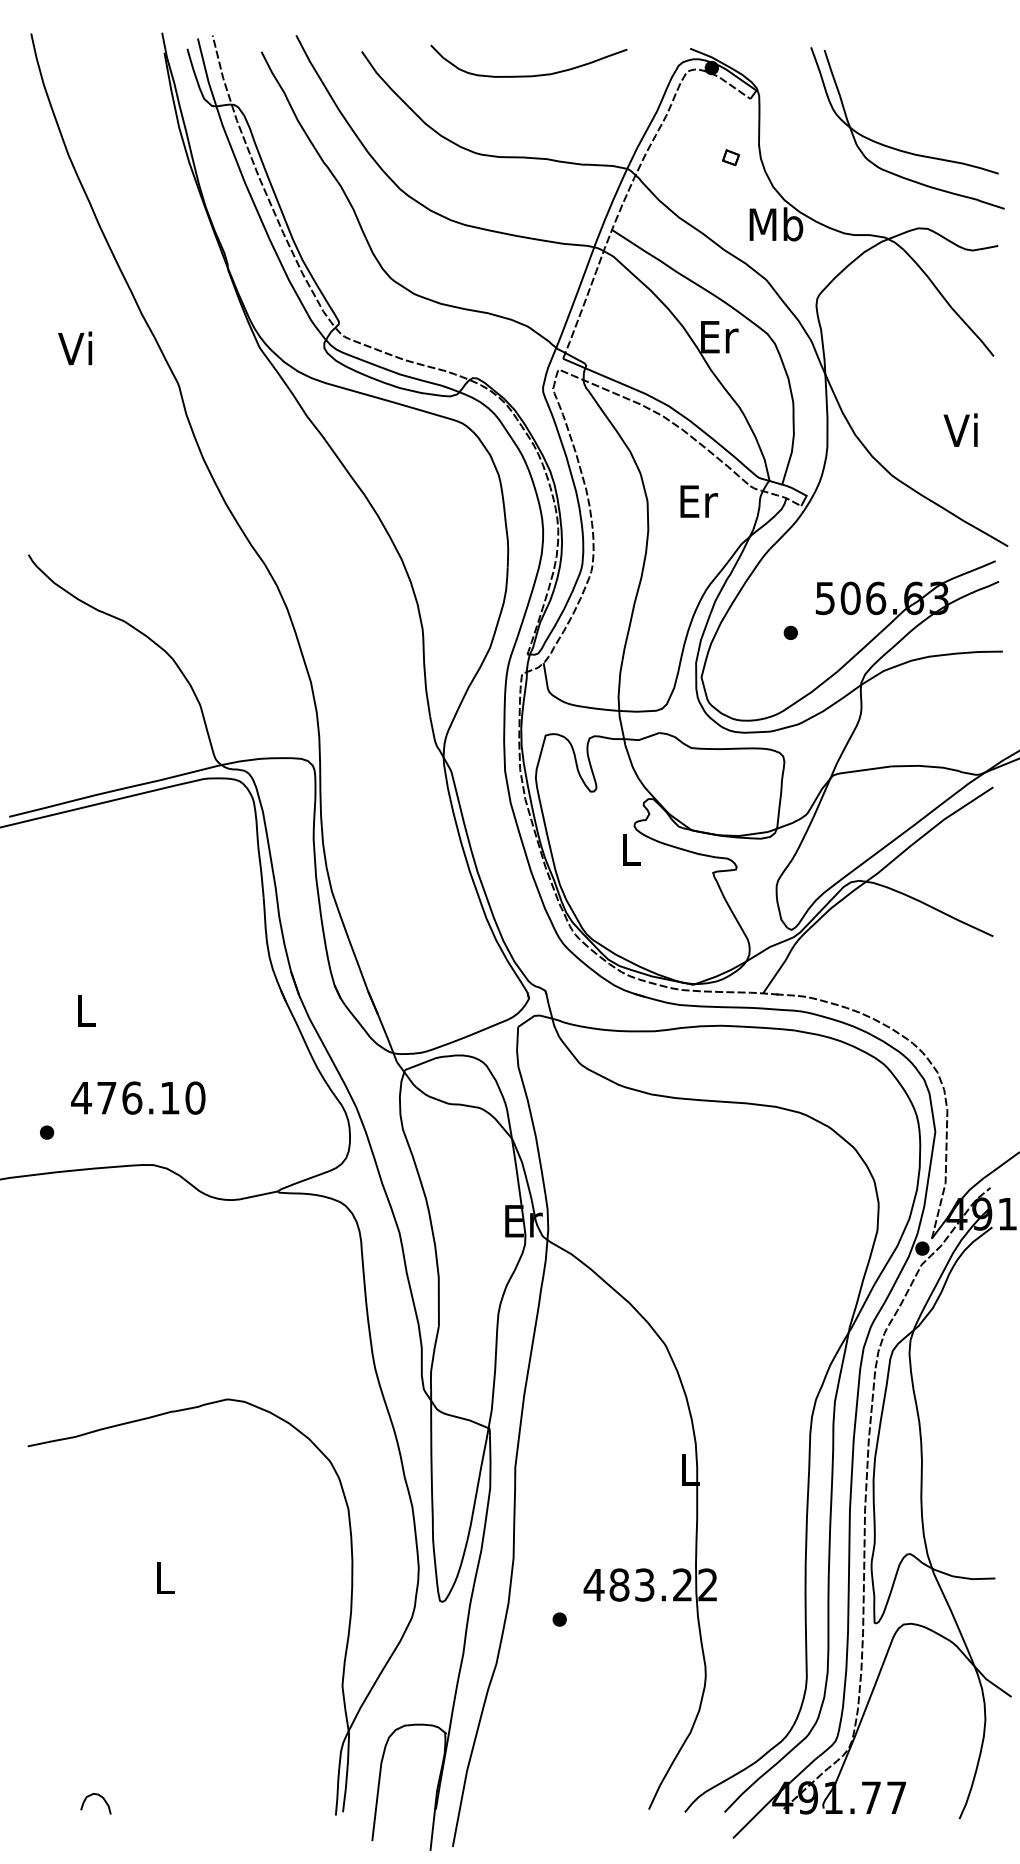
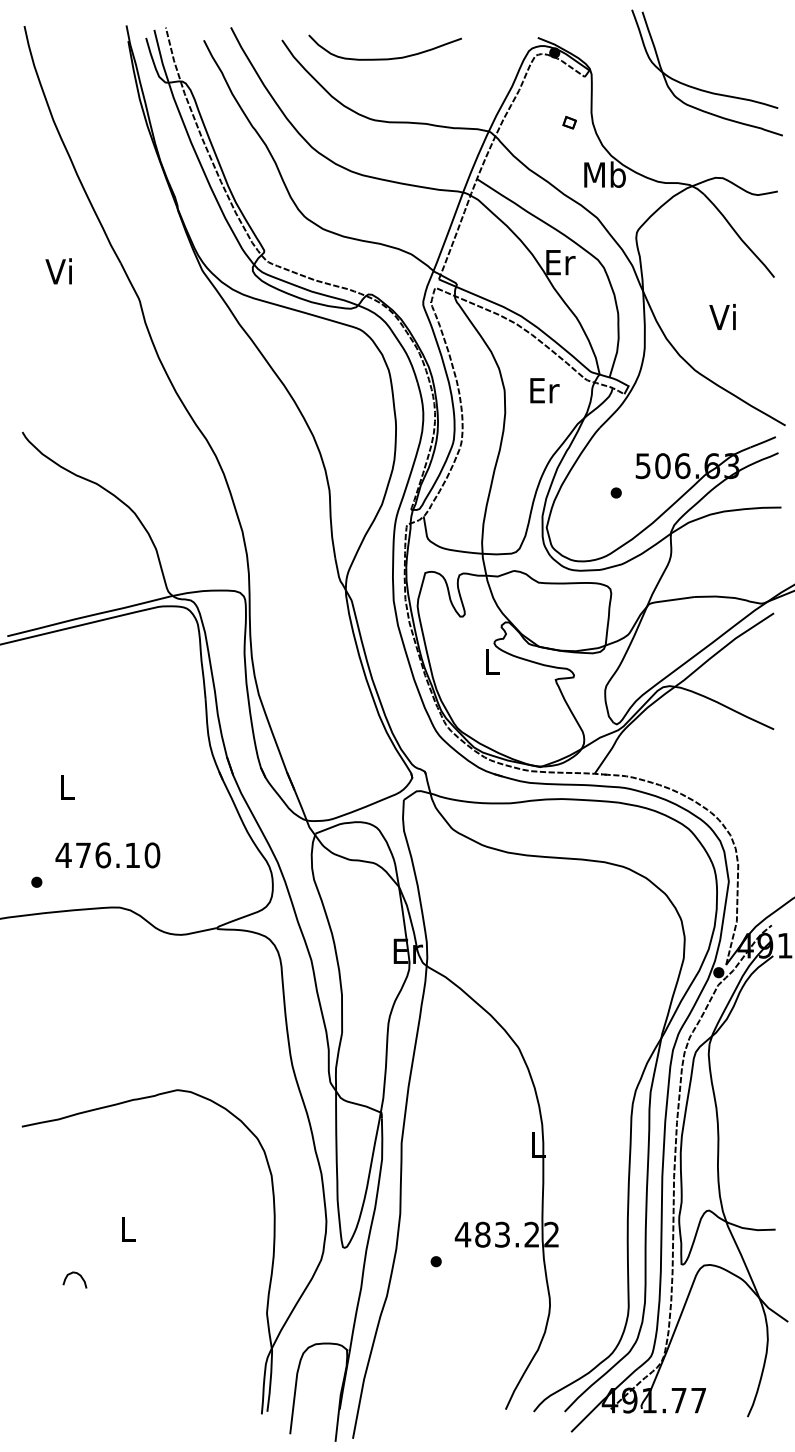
curve: (527, 75) -> (384, 58), moved
part: (902, 149) -> (703, 89), moved
text: (960, 429) -> (722, 316), moved
curve: (100, 1797) -> (78, 1275), moved

